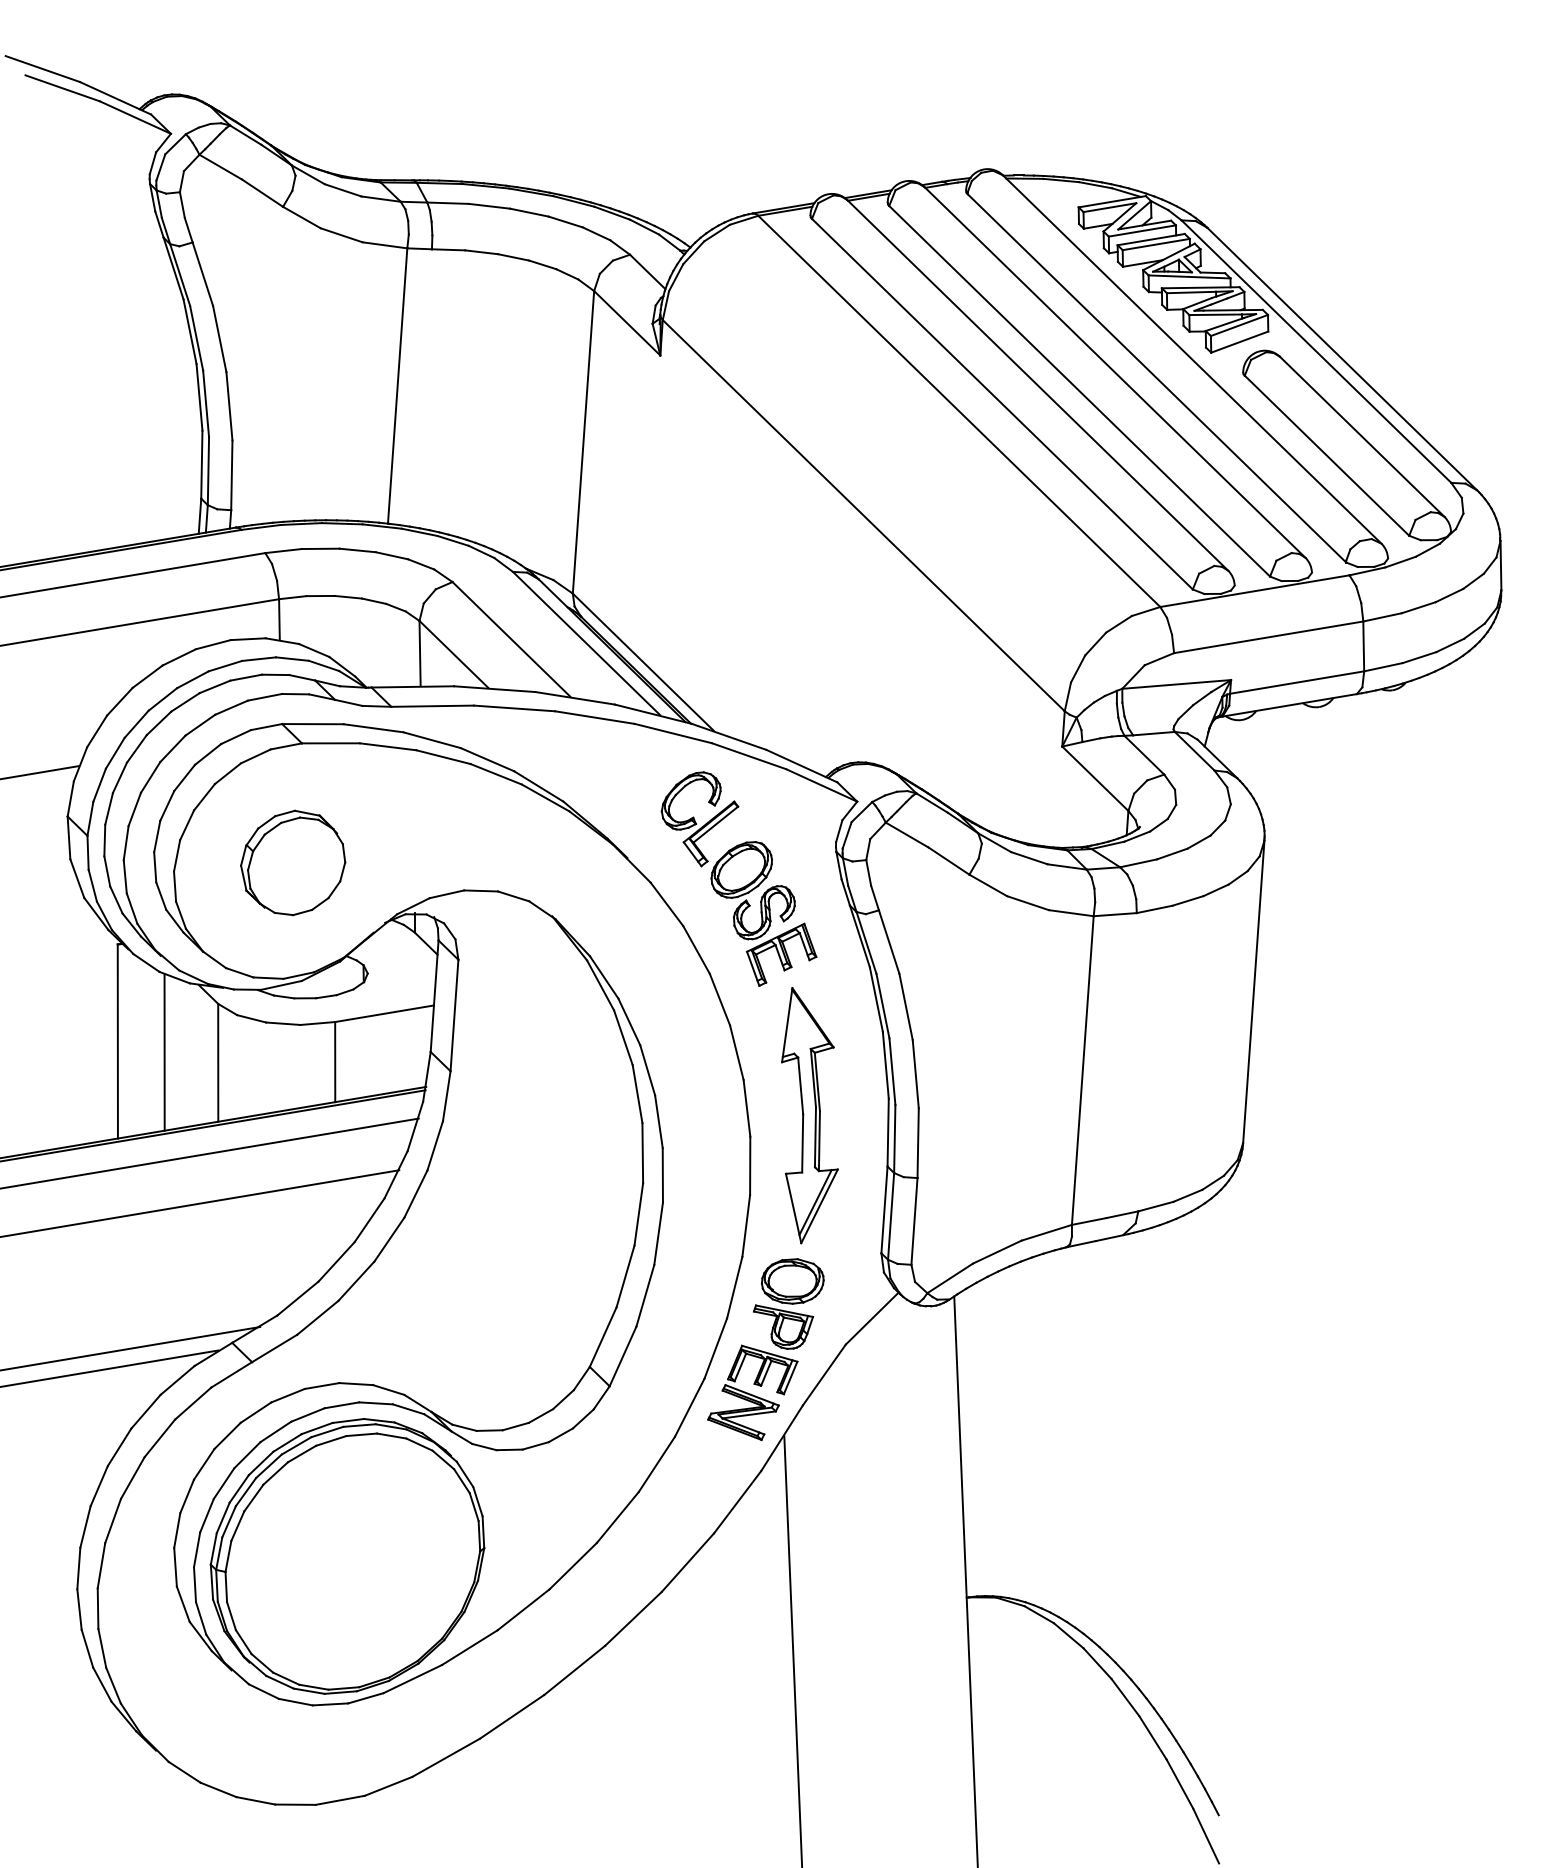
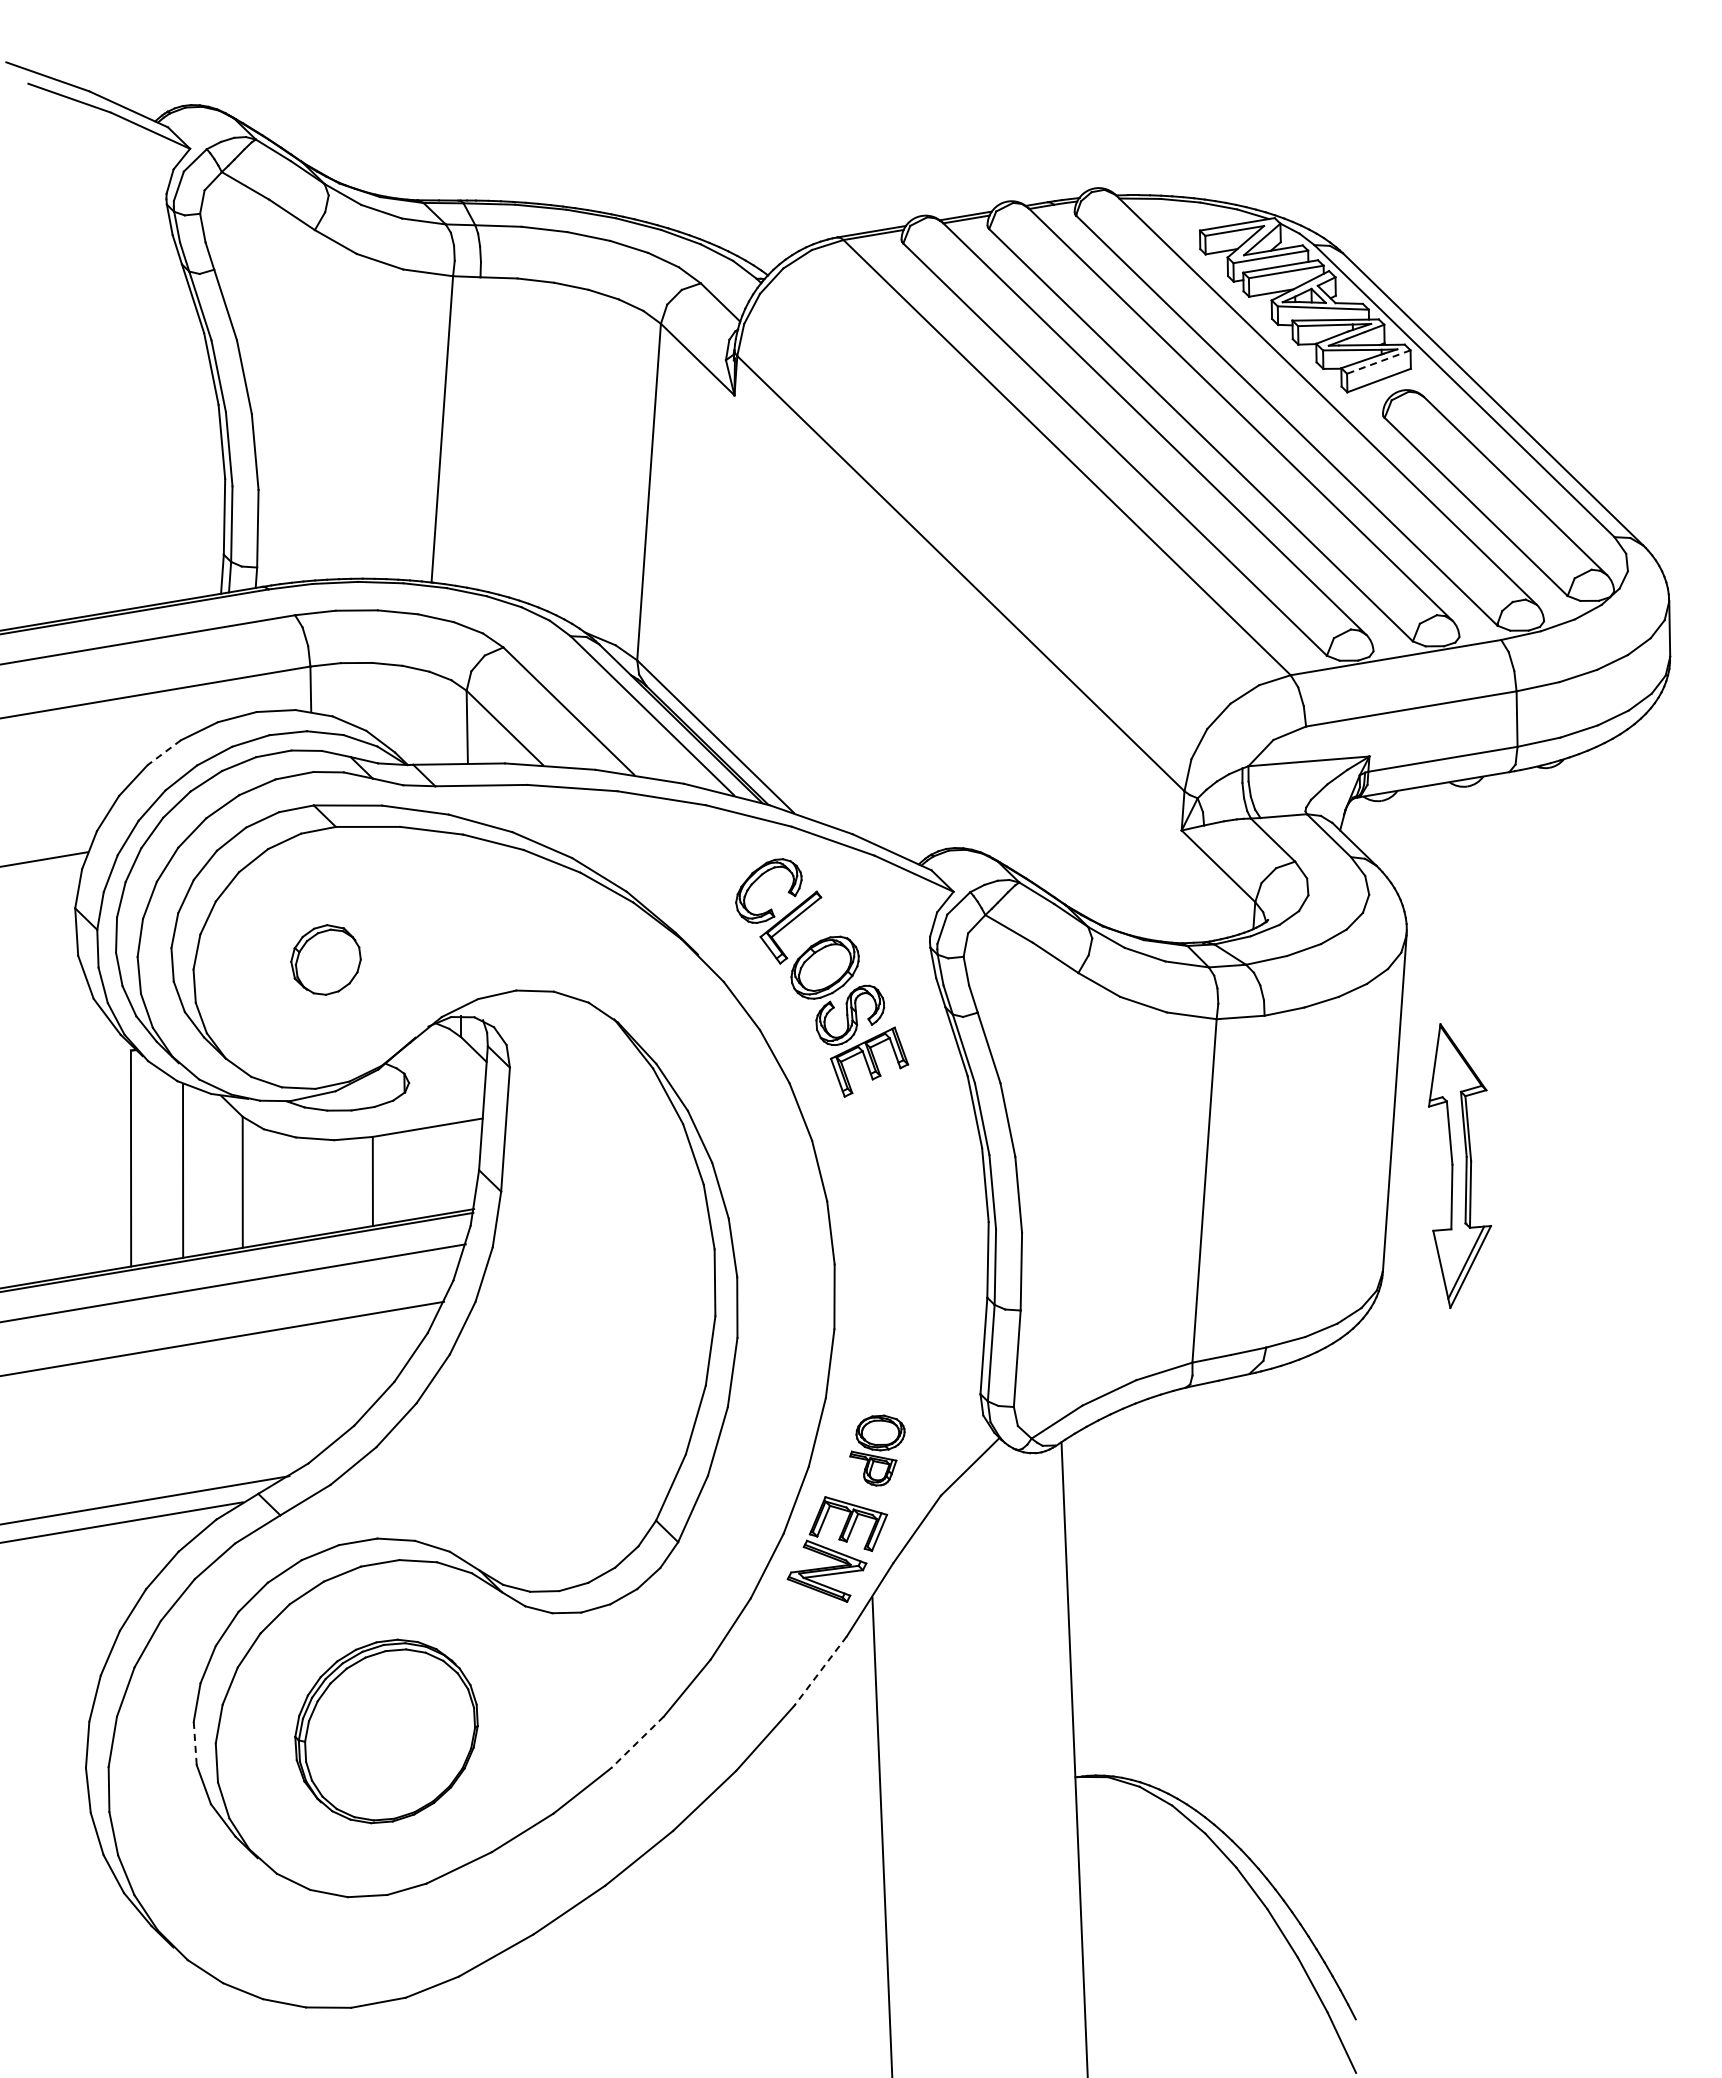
line: (1239, 325) -> (1378, 362), solid -> dashed
line: (147, 676) -> (164, 752), solid -> dashed
part: (292, 862) -> (325, 959), size x0.6
part: (809, 1115) -> (1459, 1165), moved
part: (788, 1303) -> (877, 1450), size x0.7
line: (737, 1502) -> (820, 1671), solid -> dashed
part: (347, 1556) -> (386, 1731), size x0.6
line: (573, 1566) -> (637, 1742), solid -> dashed
line: (175, 1567) -> (195, 1743), solid -> dashed

